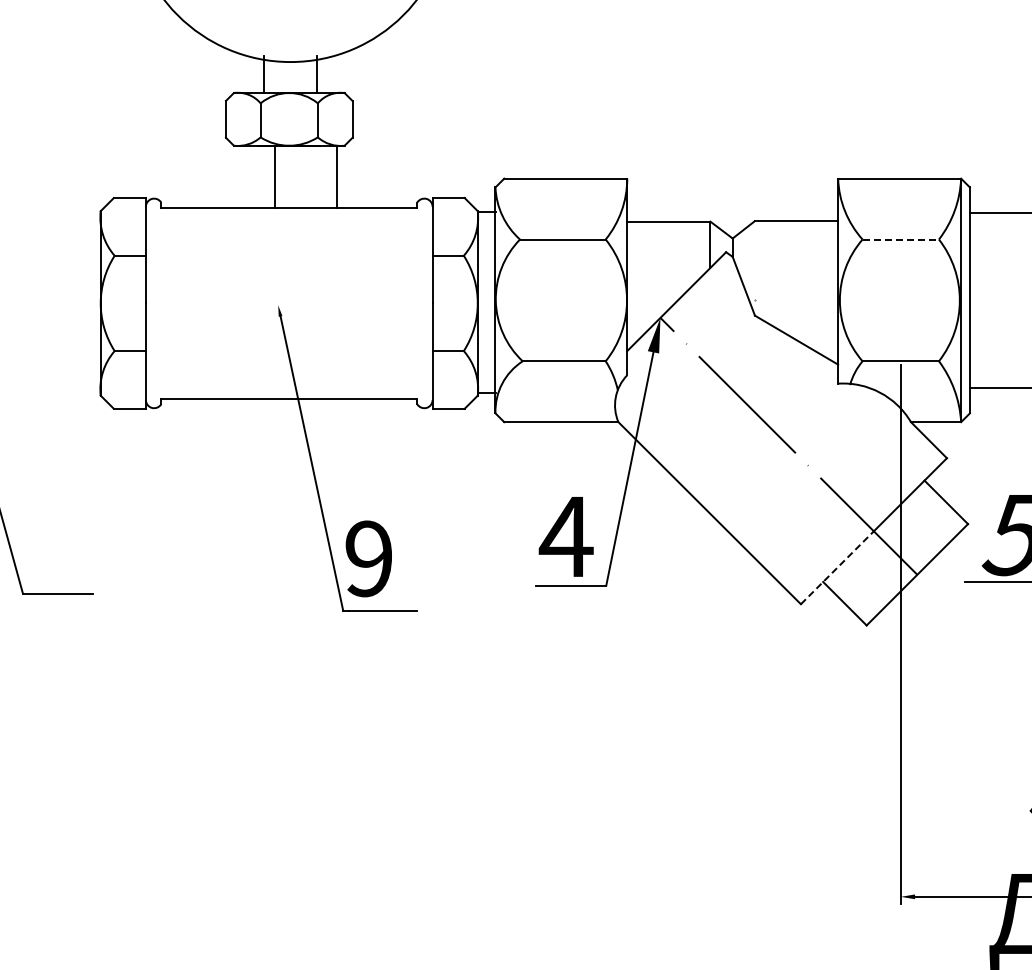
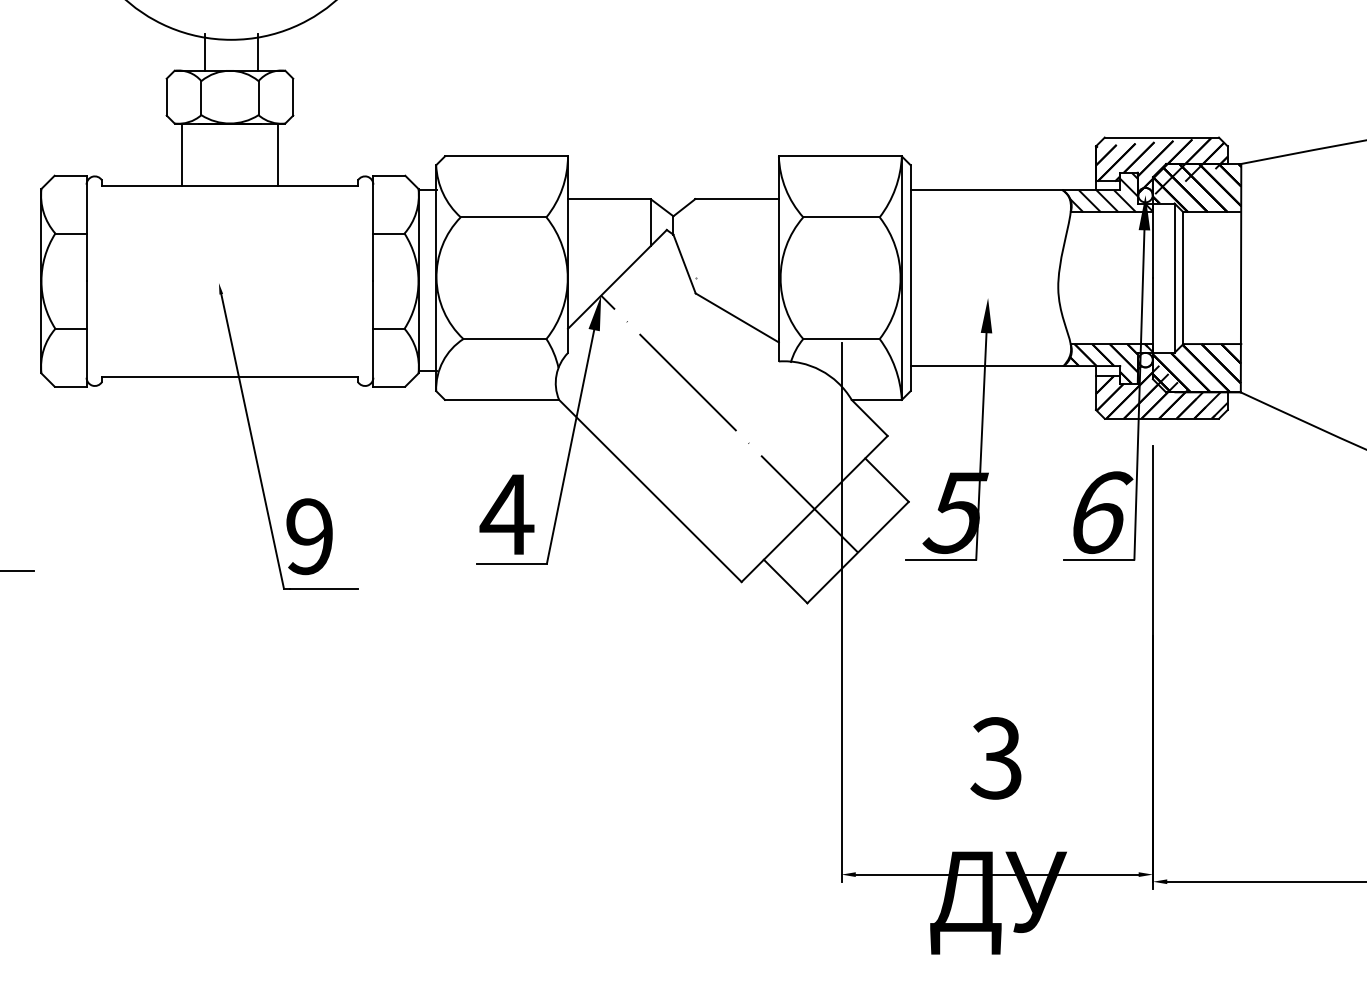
line: (274, 176) -> (182, 154), moved
line: (901, 239) -> (842, 217), dashed -> solid
line: (837, 567) -> (778, 545), dashed -> solid

